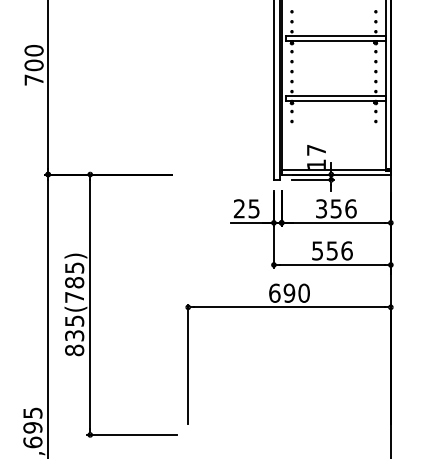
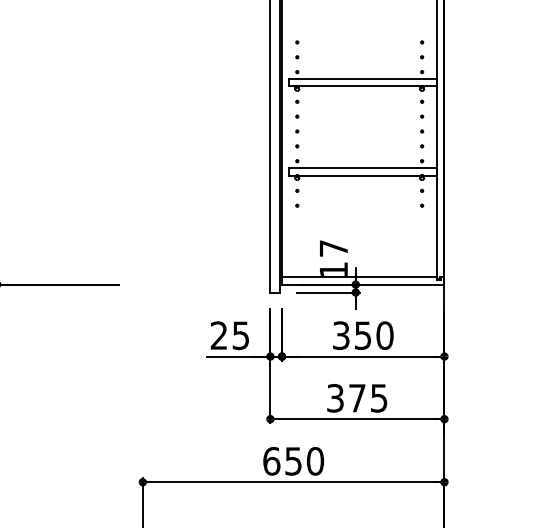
text: (350, 208) -> (384, 335), 356 -> 350
text: (332, 250) -> (357, 397), 556 -> 375
text: (289, 292) -> (293, 460), 690 -> 650

